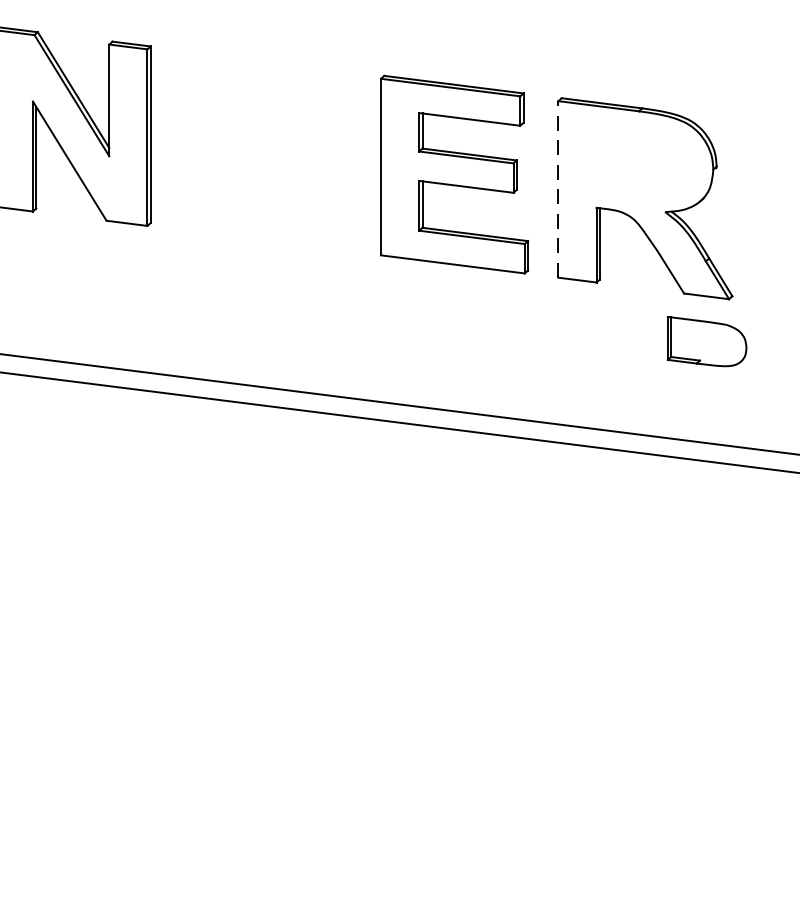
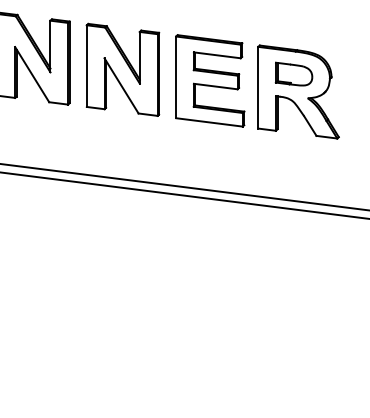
part: (264, 150) -> (122, 69), added
line: (558, 188) -> (258, 87), dashed -> solid
part: (705, 340) -> (293, 73), moved

